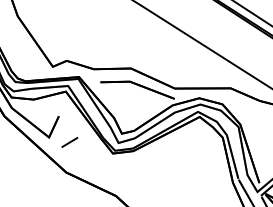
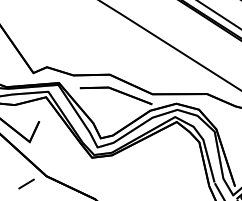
line: (69, 142) -> (26, 184), moved

